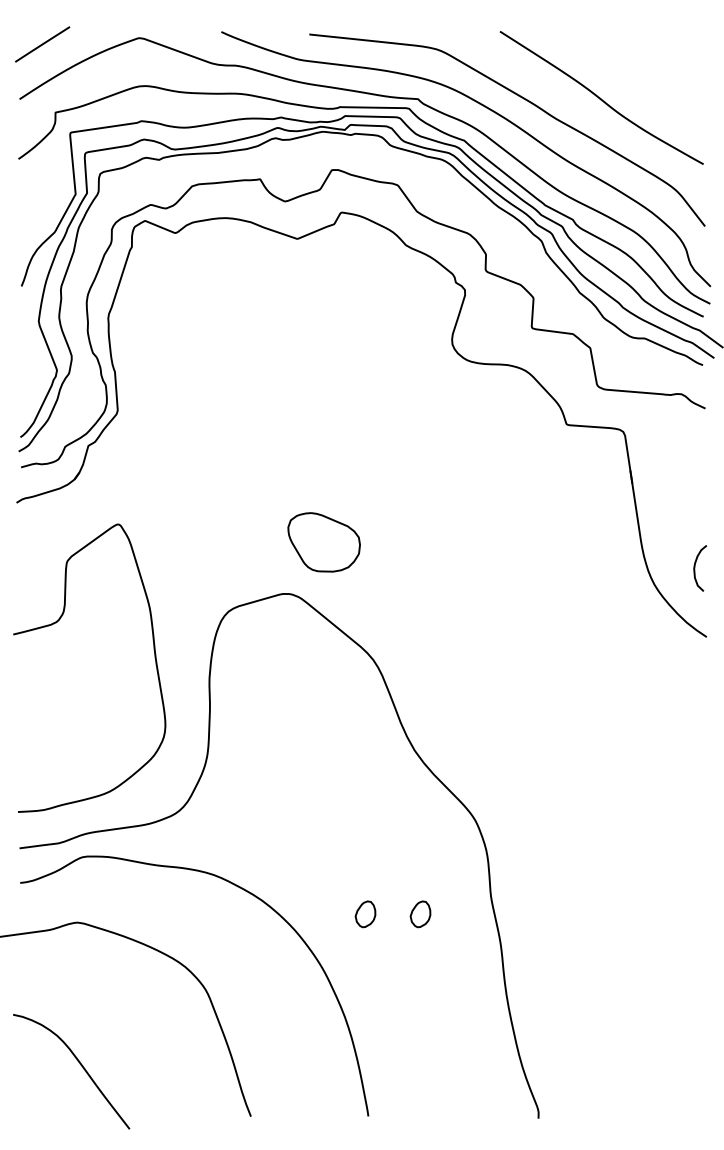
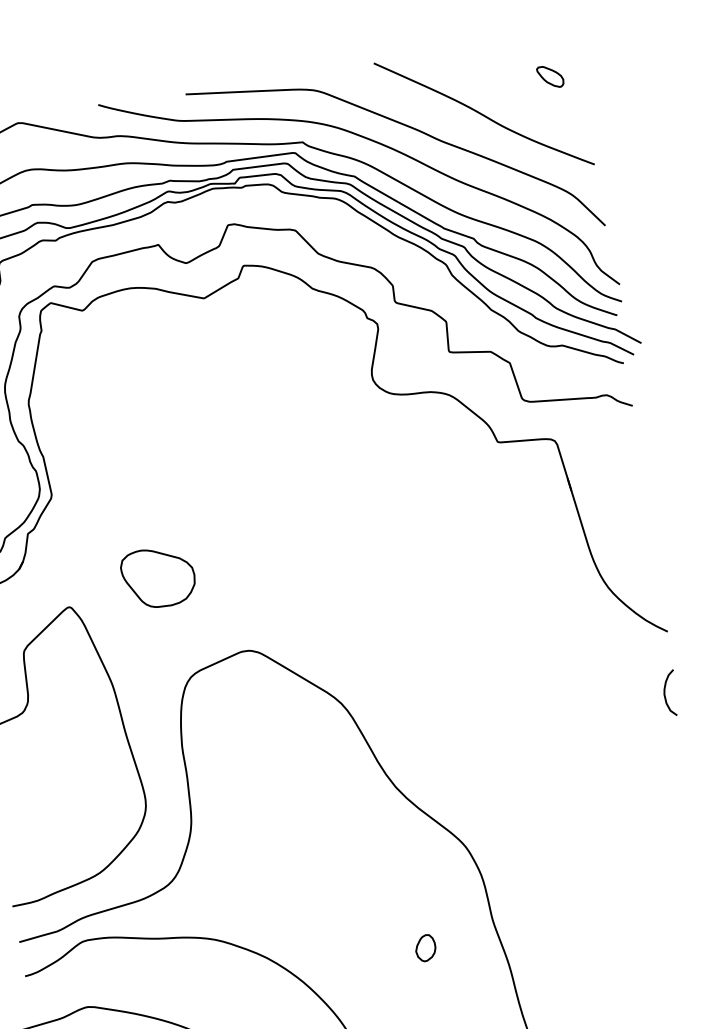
part: (672, 71) -> (550, 77), added
part: (323, 542) -> (157, 577), moved
curve: (695, 568) -> (665, 694), moved
part: (365, 914) -> (371, 956), removed

